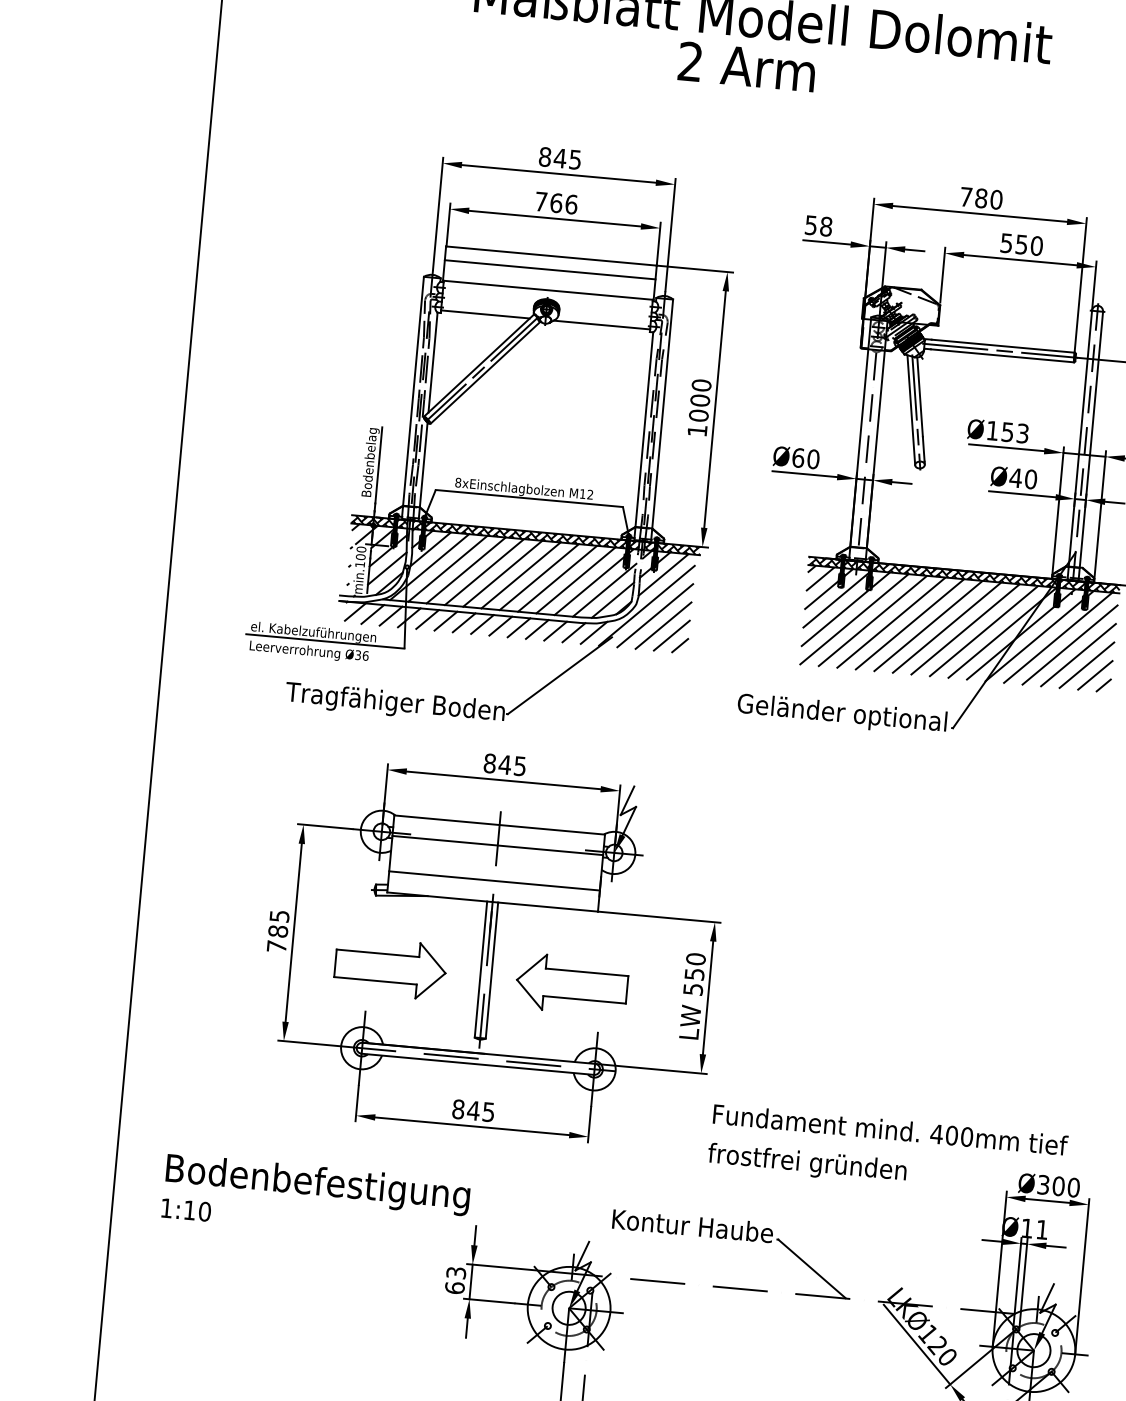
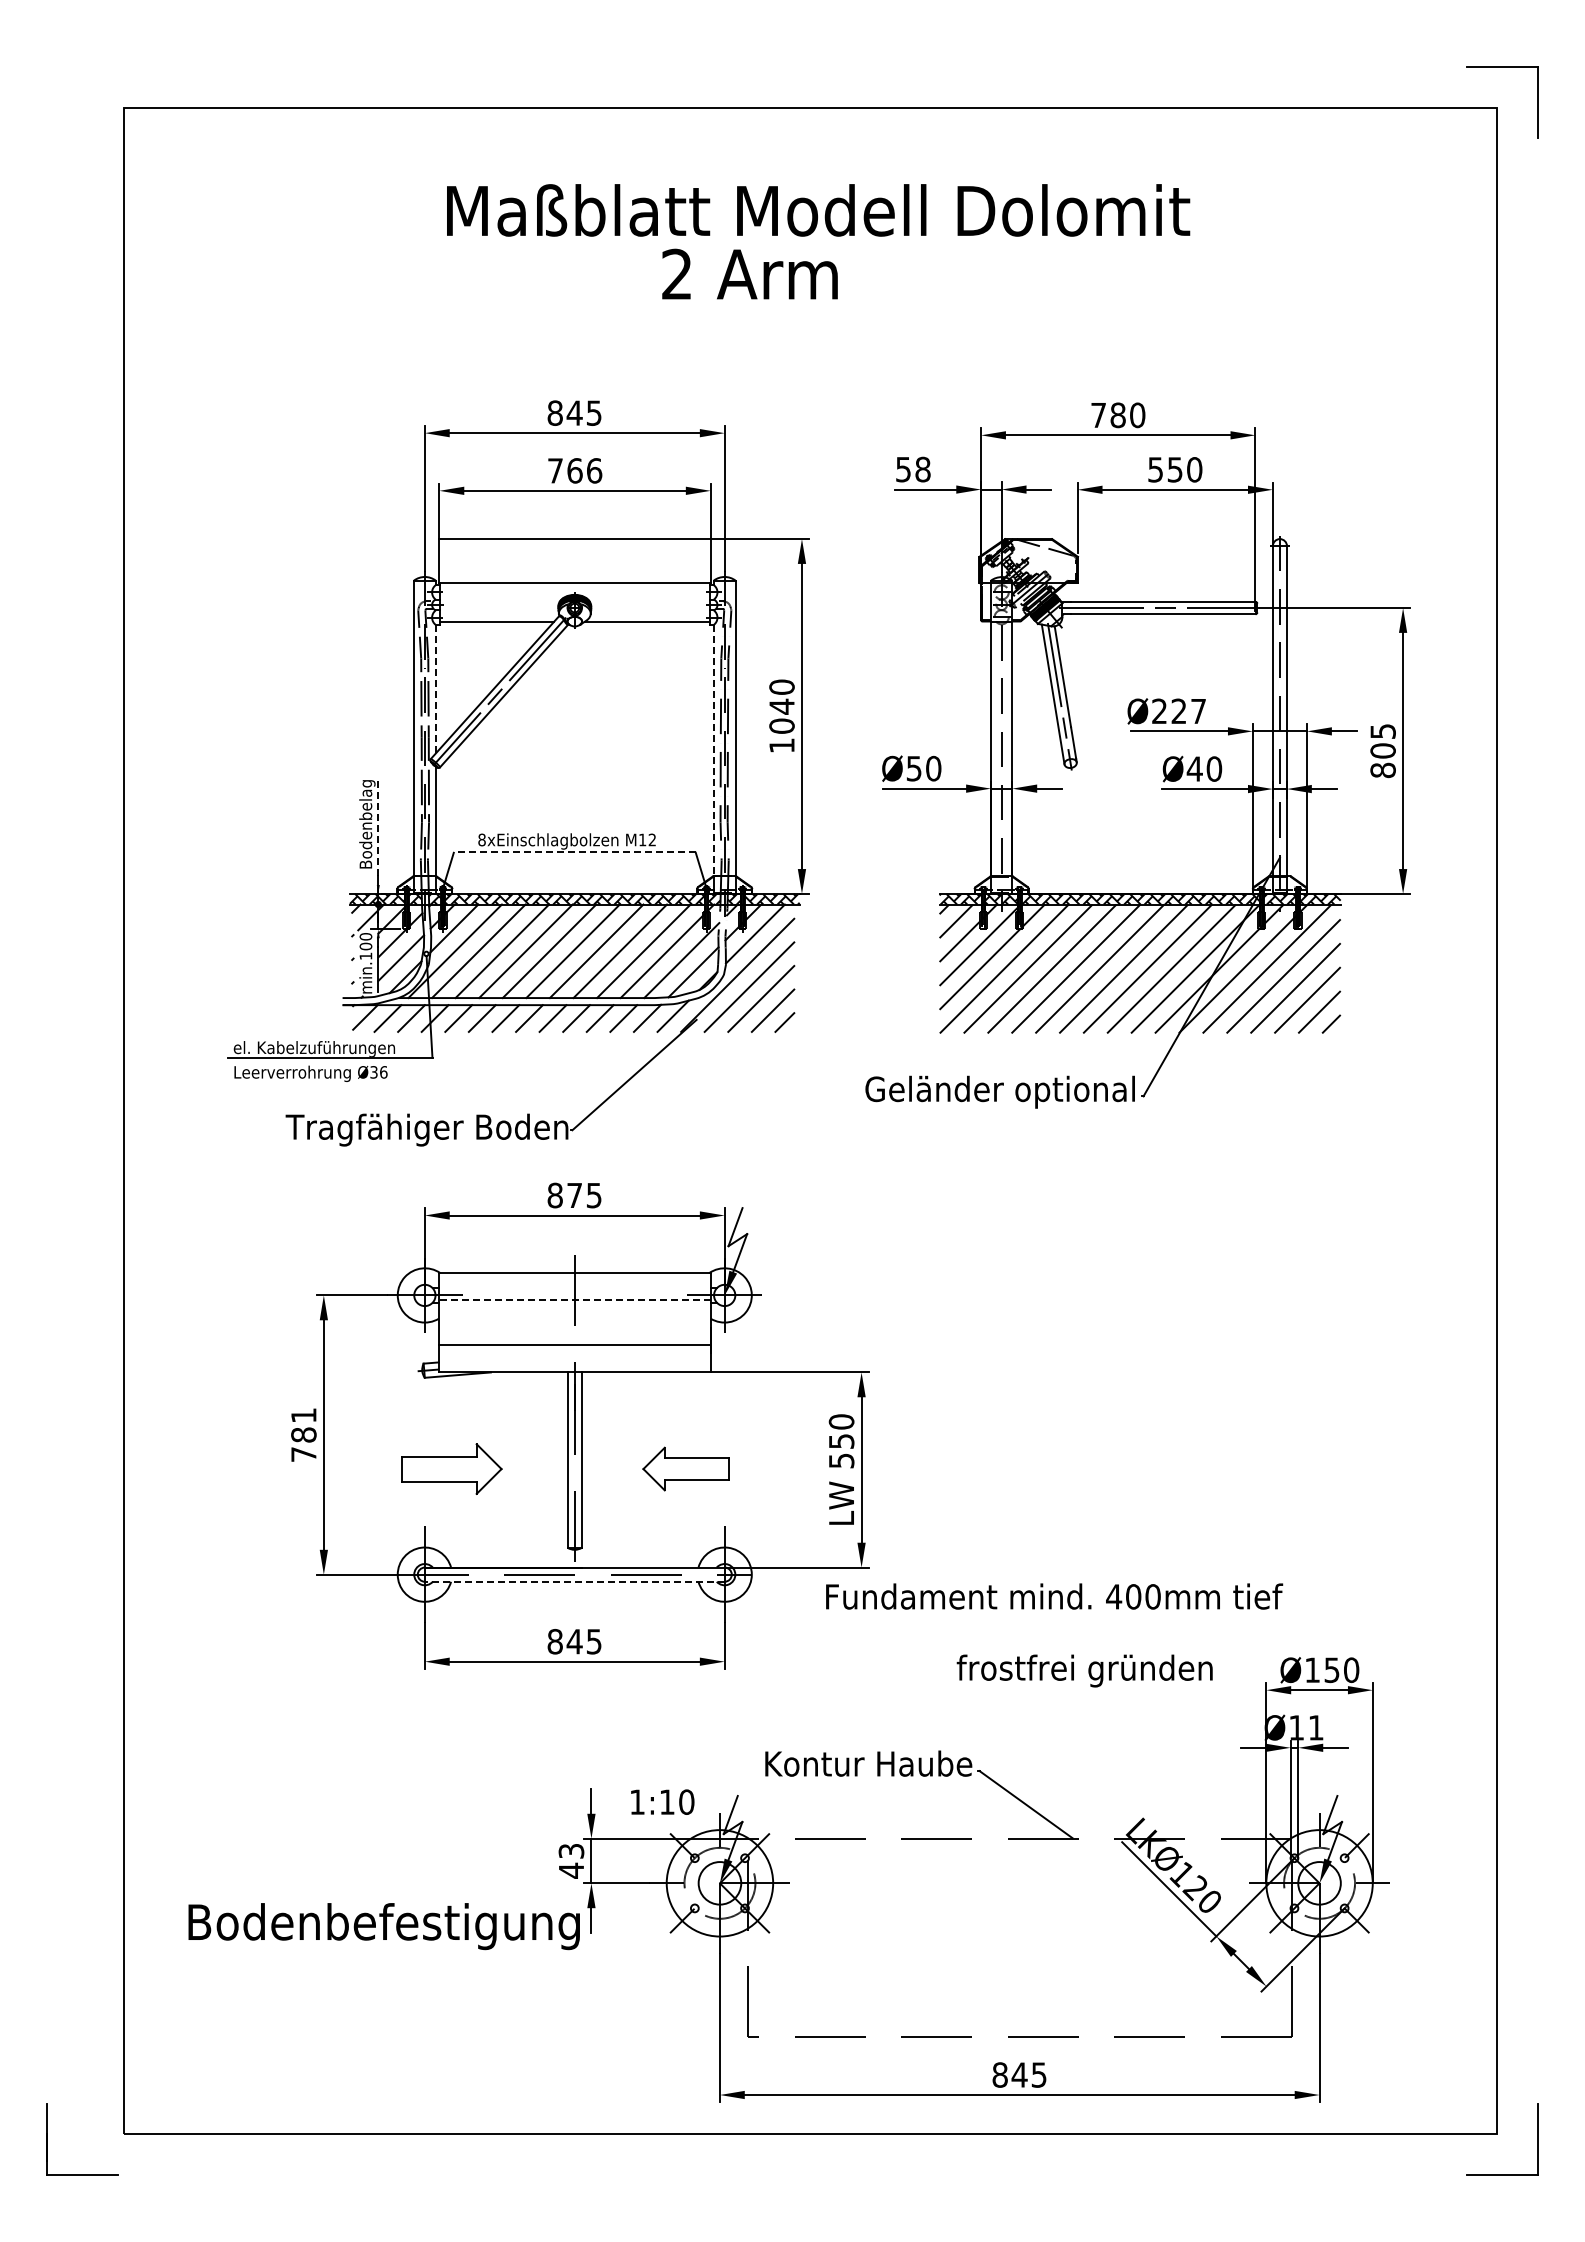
text: (746, 66) -> (749, 273), moved
line: (549, 269) -> (574, 556), removed
line: (432, 362) -> (435, 689), solid -> dashed
text: (699, 400) -> (781, 706), 1000 -> 1040
line: (644, 429) -> (713, 750), solid -> dashed
text: (1007, 432) -> (1178, 711), Ø153 -> Ø227
text: (797, 457) -> (913, 768), Ø60 -> Ø50
line: (379, 464) -> (378, 826), solid -> dashed
line: (529, 498) -> (574, 851), solid -> dashed
text: (504, 764) -> (574, 1195), 845 -> 875
line: (497, 845) -> (574, 1299), solid -> dashed
text: (279, 916) -> (303, 1415), 785 -> 781
part: (390, 967) -> (451, 1468), size x0.7
part: (571, 984) -> (685, 1468), size x0.6
line: (477, 1064) -> (574, 1581), solid -> dashed
text: (890, 1129) -> (1054, 1596), moved
text: (807, 1163) -> (1084, 1670), moved
text: (317, 1184) -> (383, 1926), moved
text: (1051, 1185) -> (1322, 1670), Ø300 -> Ø150
text: (186, 1209) -> (662, 1801), moved
text: (454, 1287) -> (571, 1870), 63 -> 43

